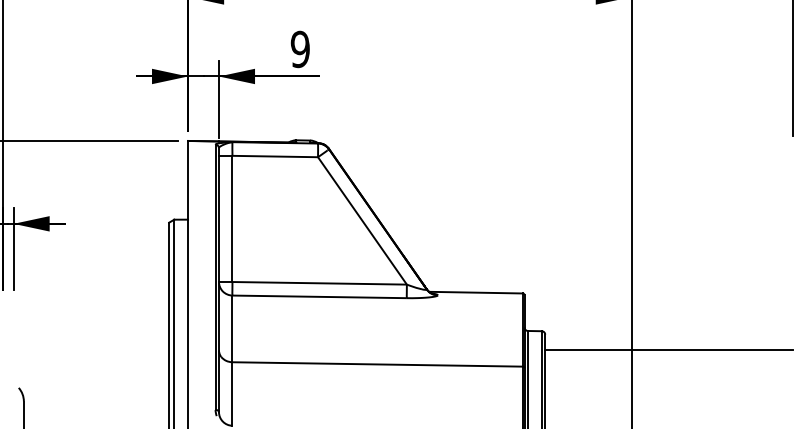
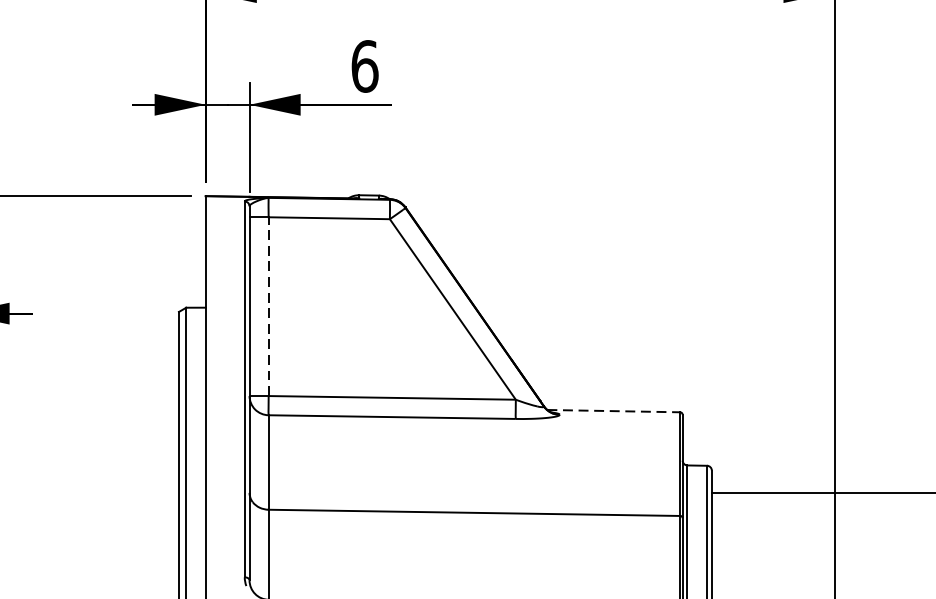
text: (300, 49) -> (365, 66), 9 -> 6
line: (232, 218) -> (268, 306), solid -> dashed
line: (476, 292) -> (614, 410), solid -> dashed

